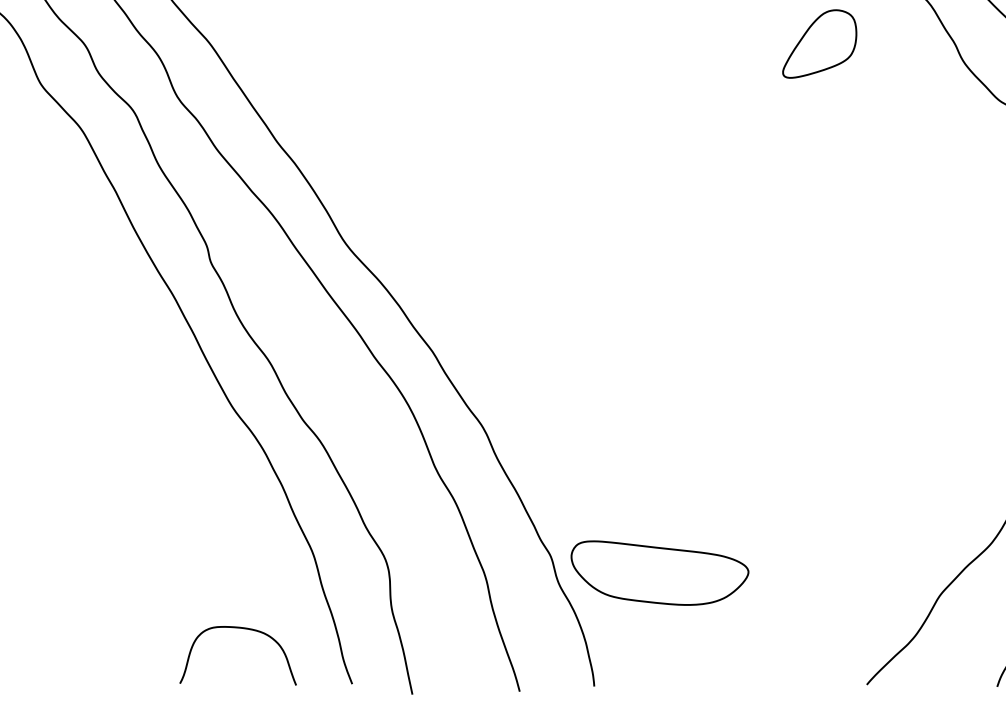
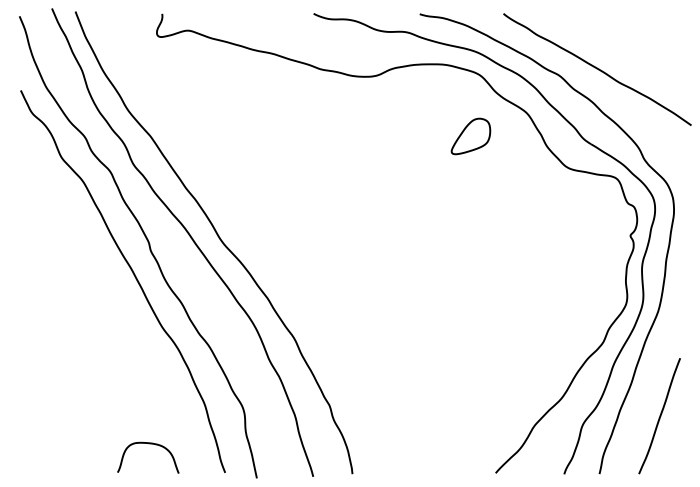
part: (659, 573) -> (386, 414), removed
curve: (238, 630) -> (148, 444), moved

